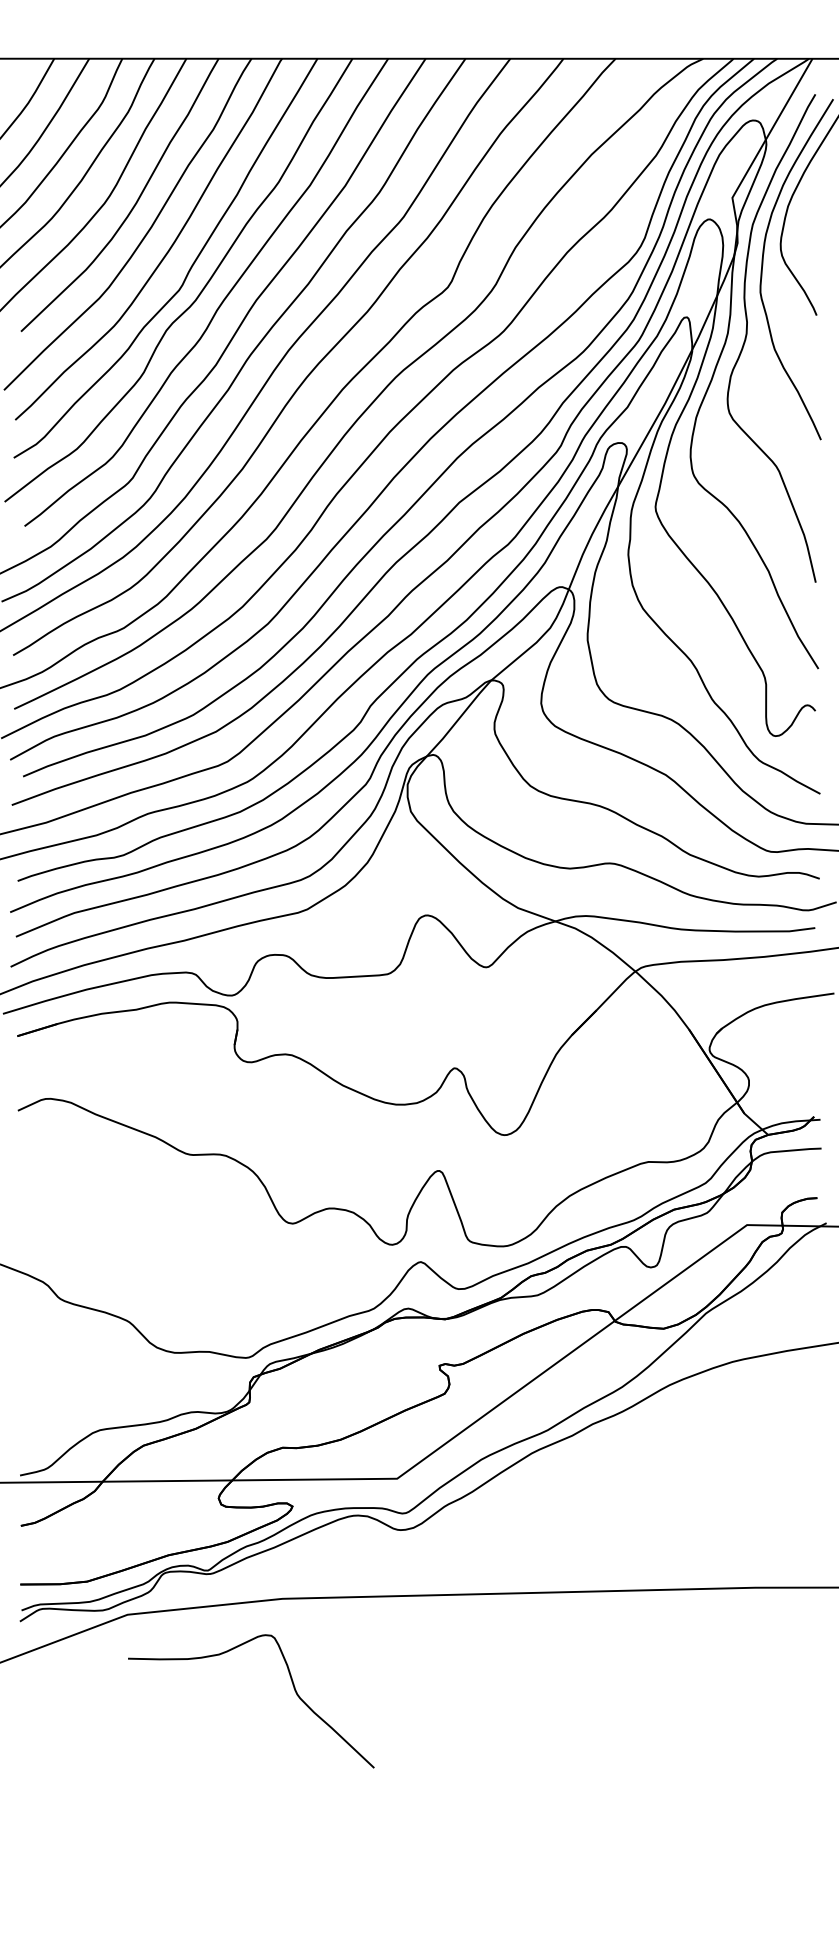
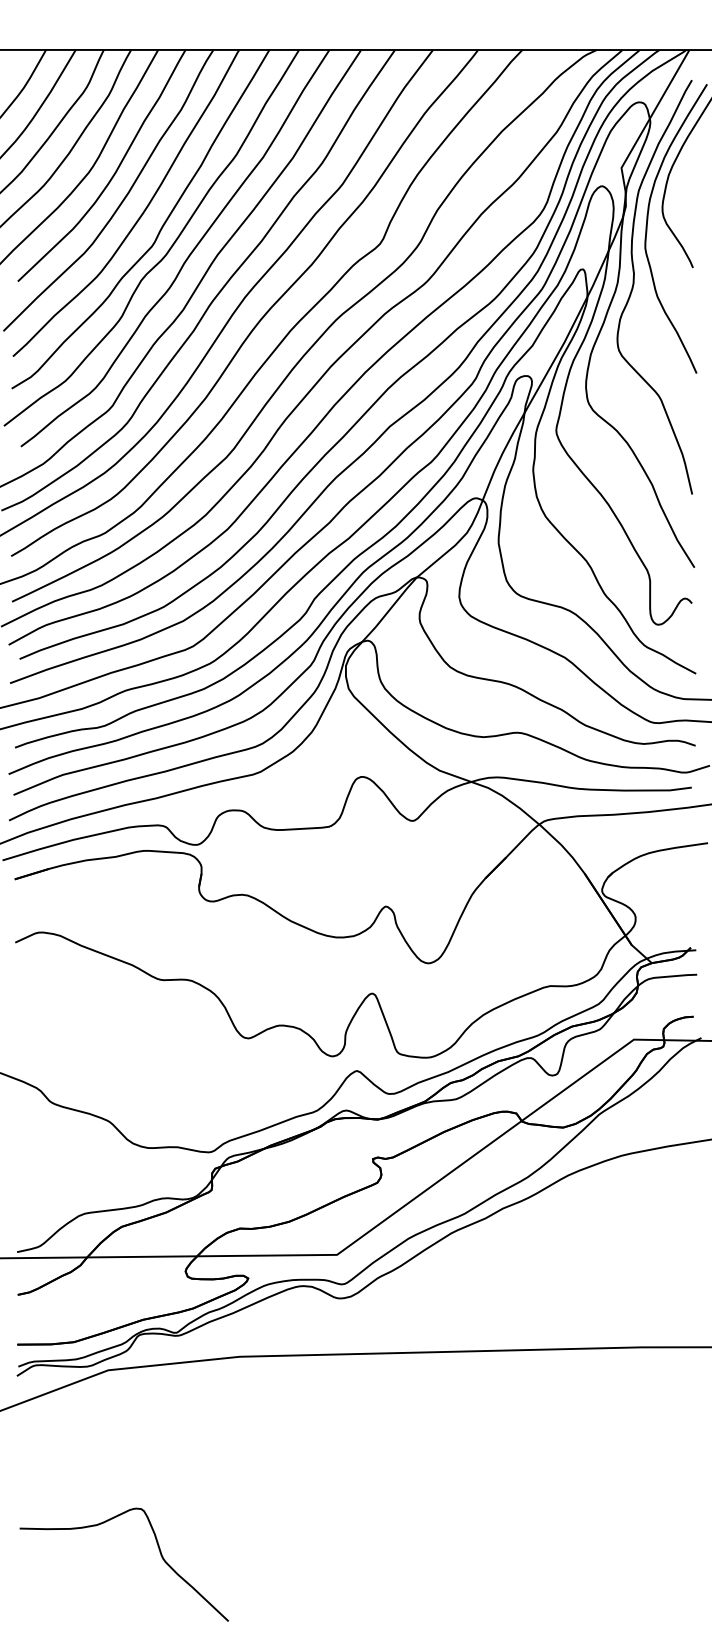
curve: (292, 1686) -> (159, 1552), moved

